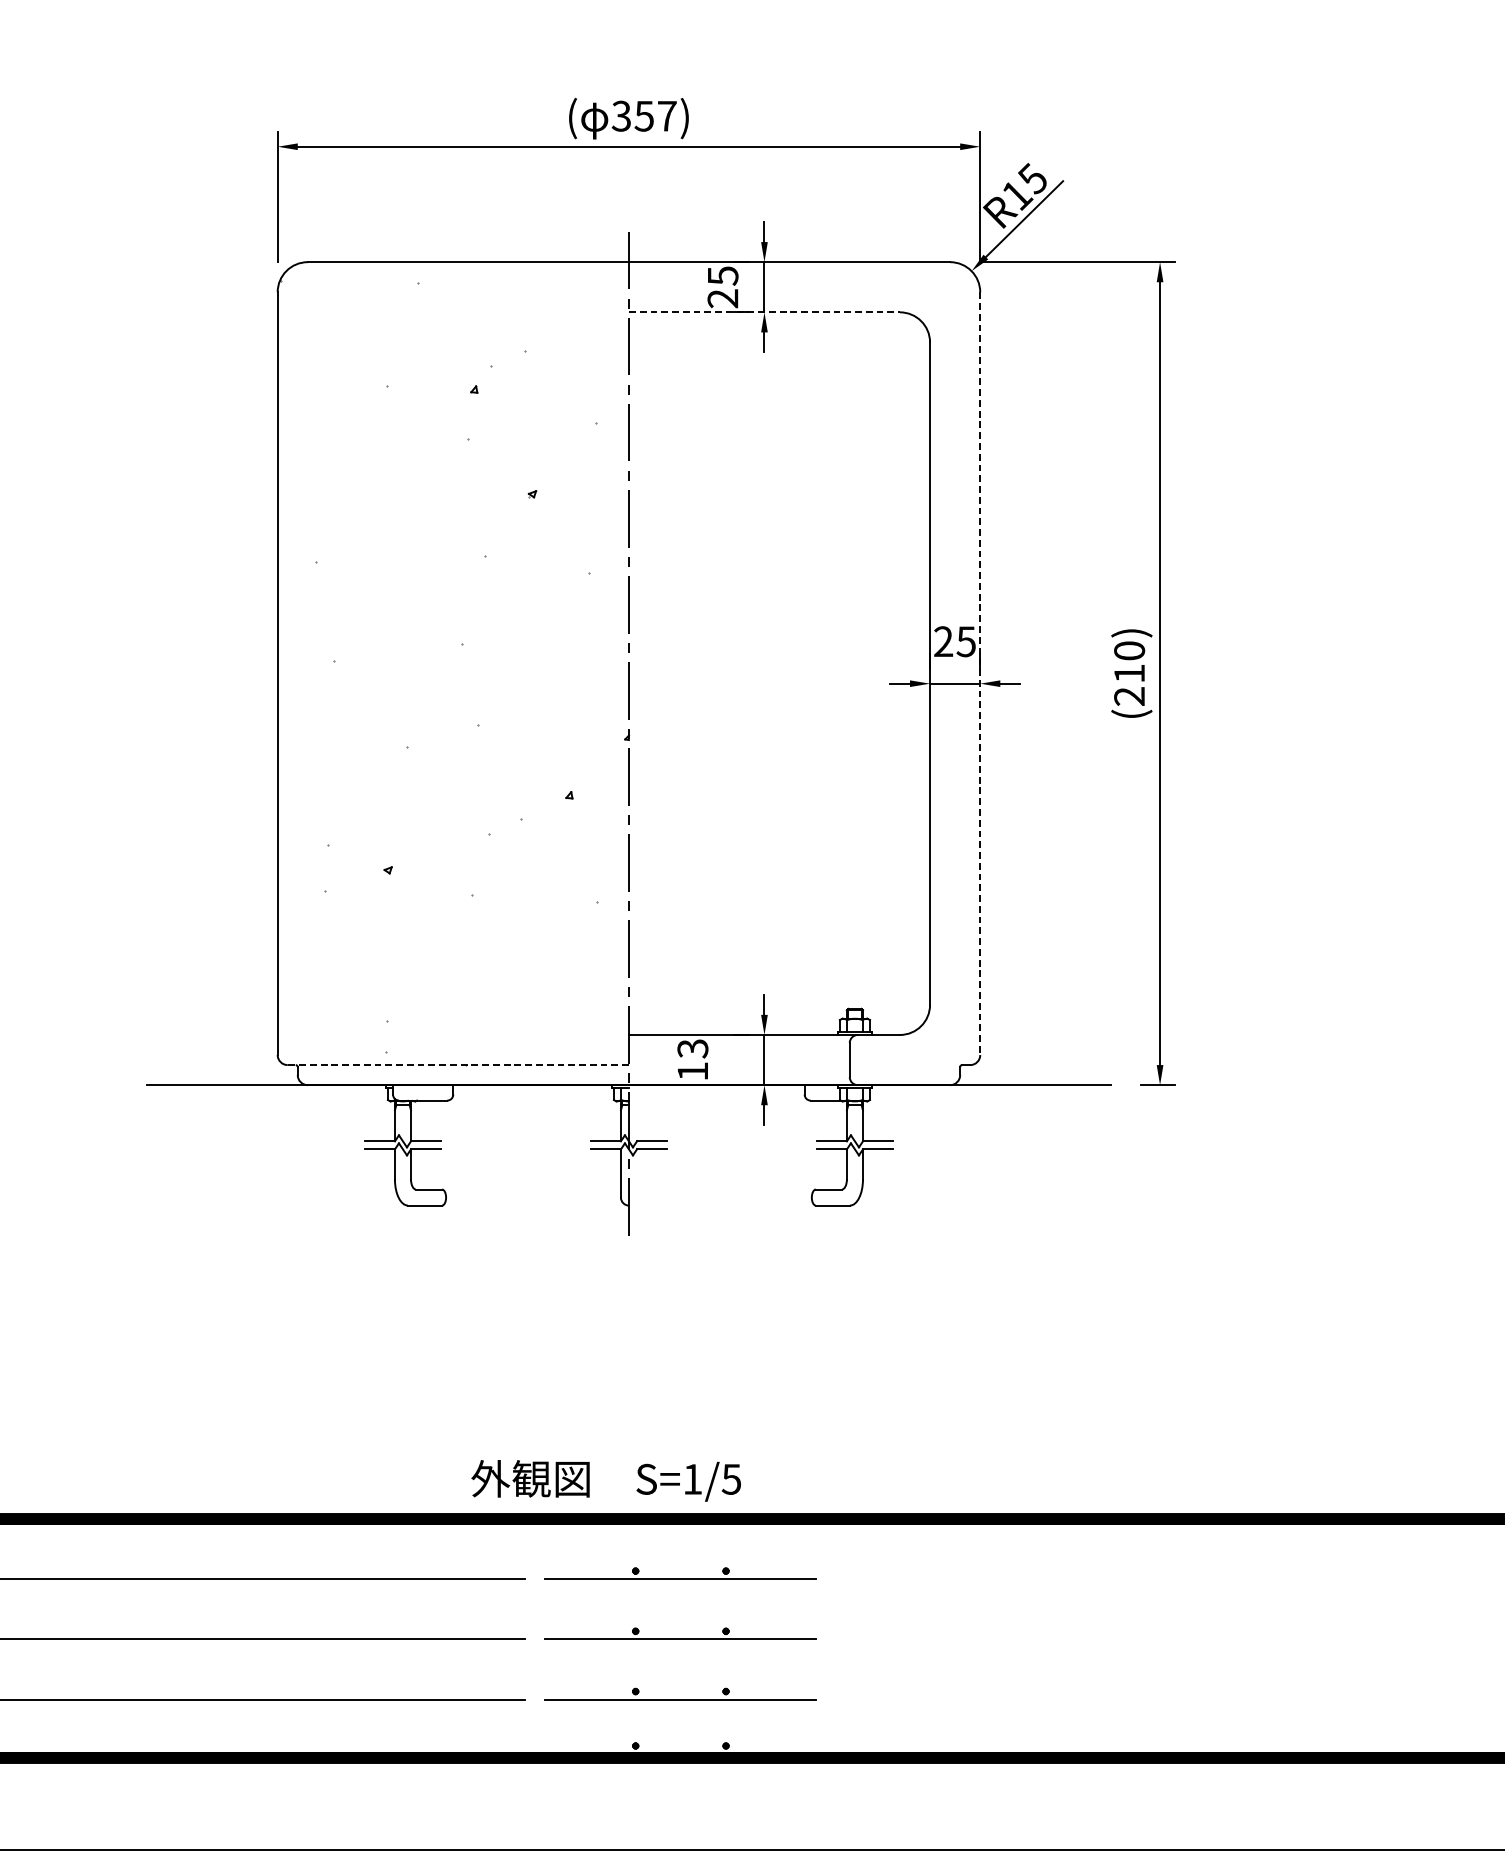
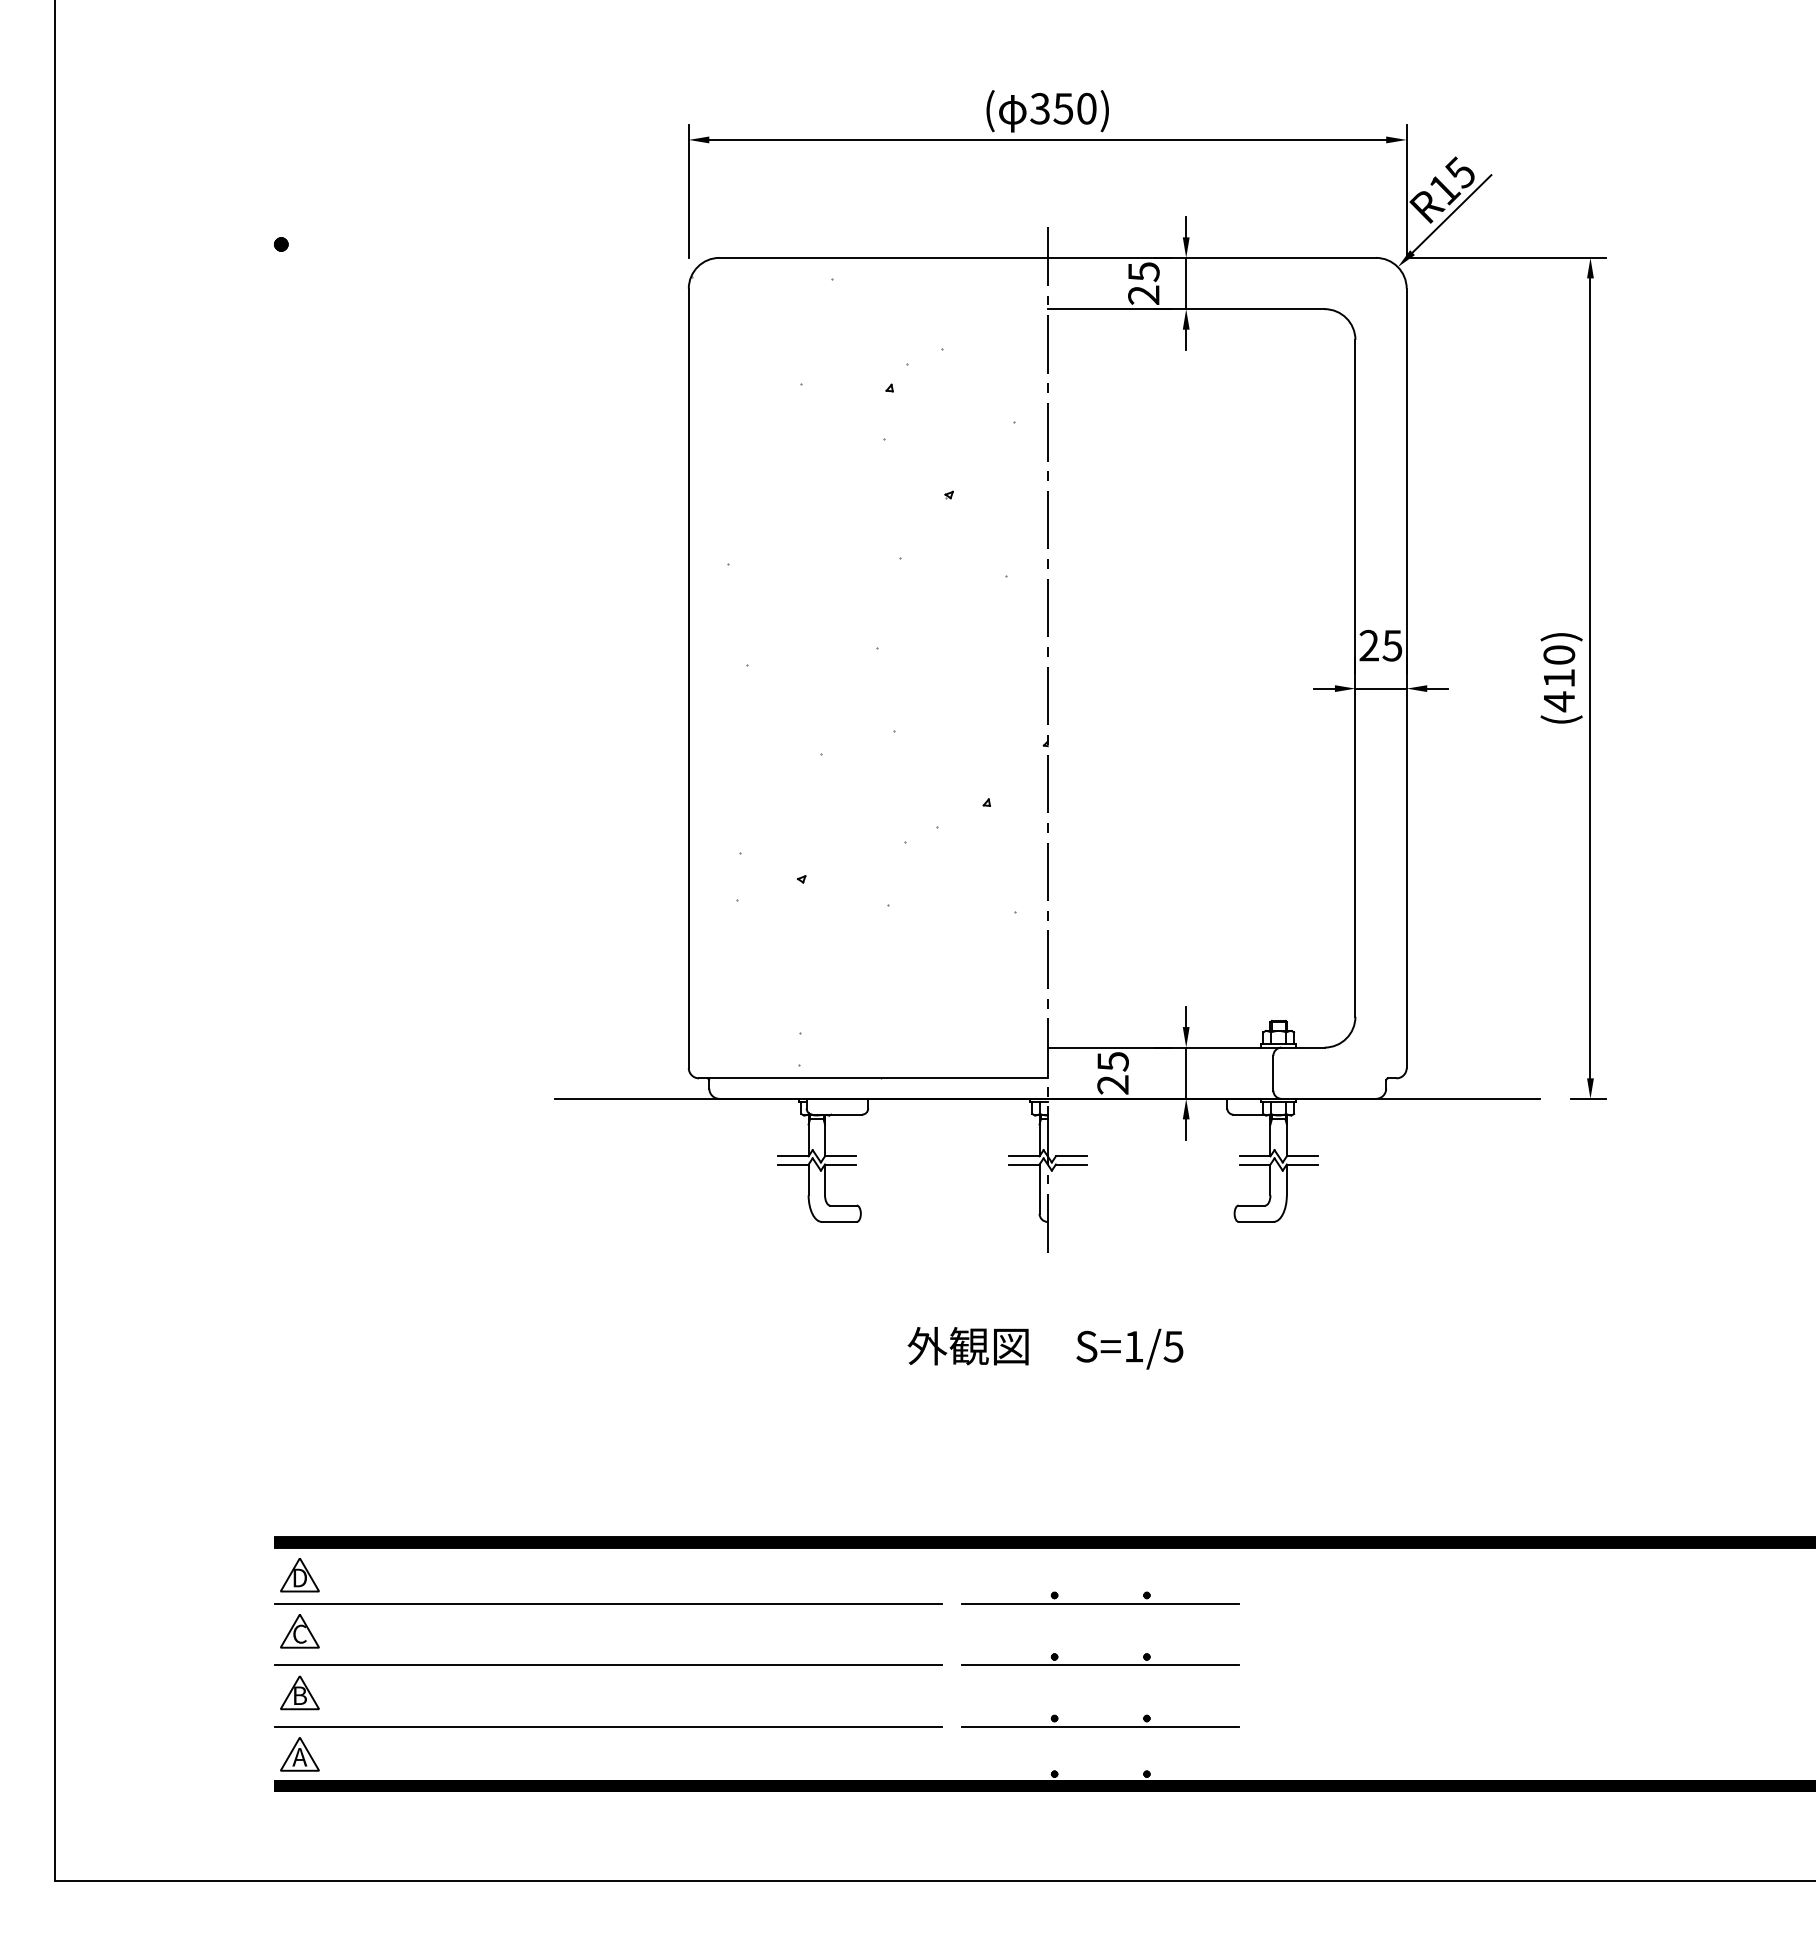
text: (666, 115) -> (1086, 108), 357) -> 350)
line: (764, 312) -> (1186, 309), dashed -> solid
line: (980, 673) -> (1406, 678), dashed -> solid
text: (1128, 696) -> (1558, 701), (210) -> (410)
text: (692, 1060) -> (1112, 1073), 13 -> 25
line: (457, 1065) -> (872, 1078), dashed -> solid
text: (606, 1481) -> (1045, 1348), moved

